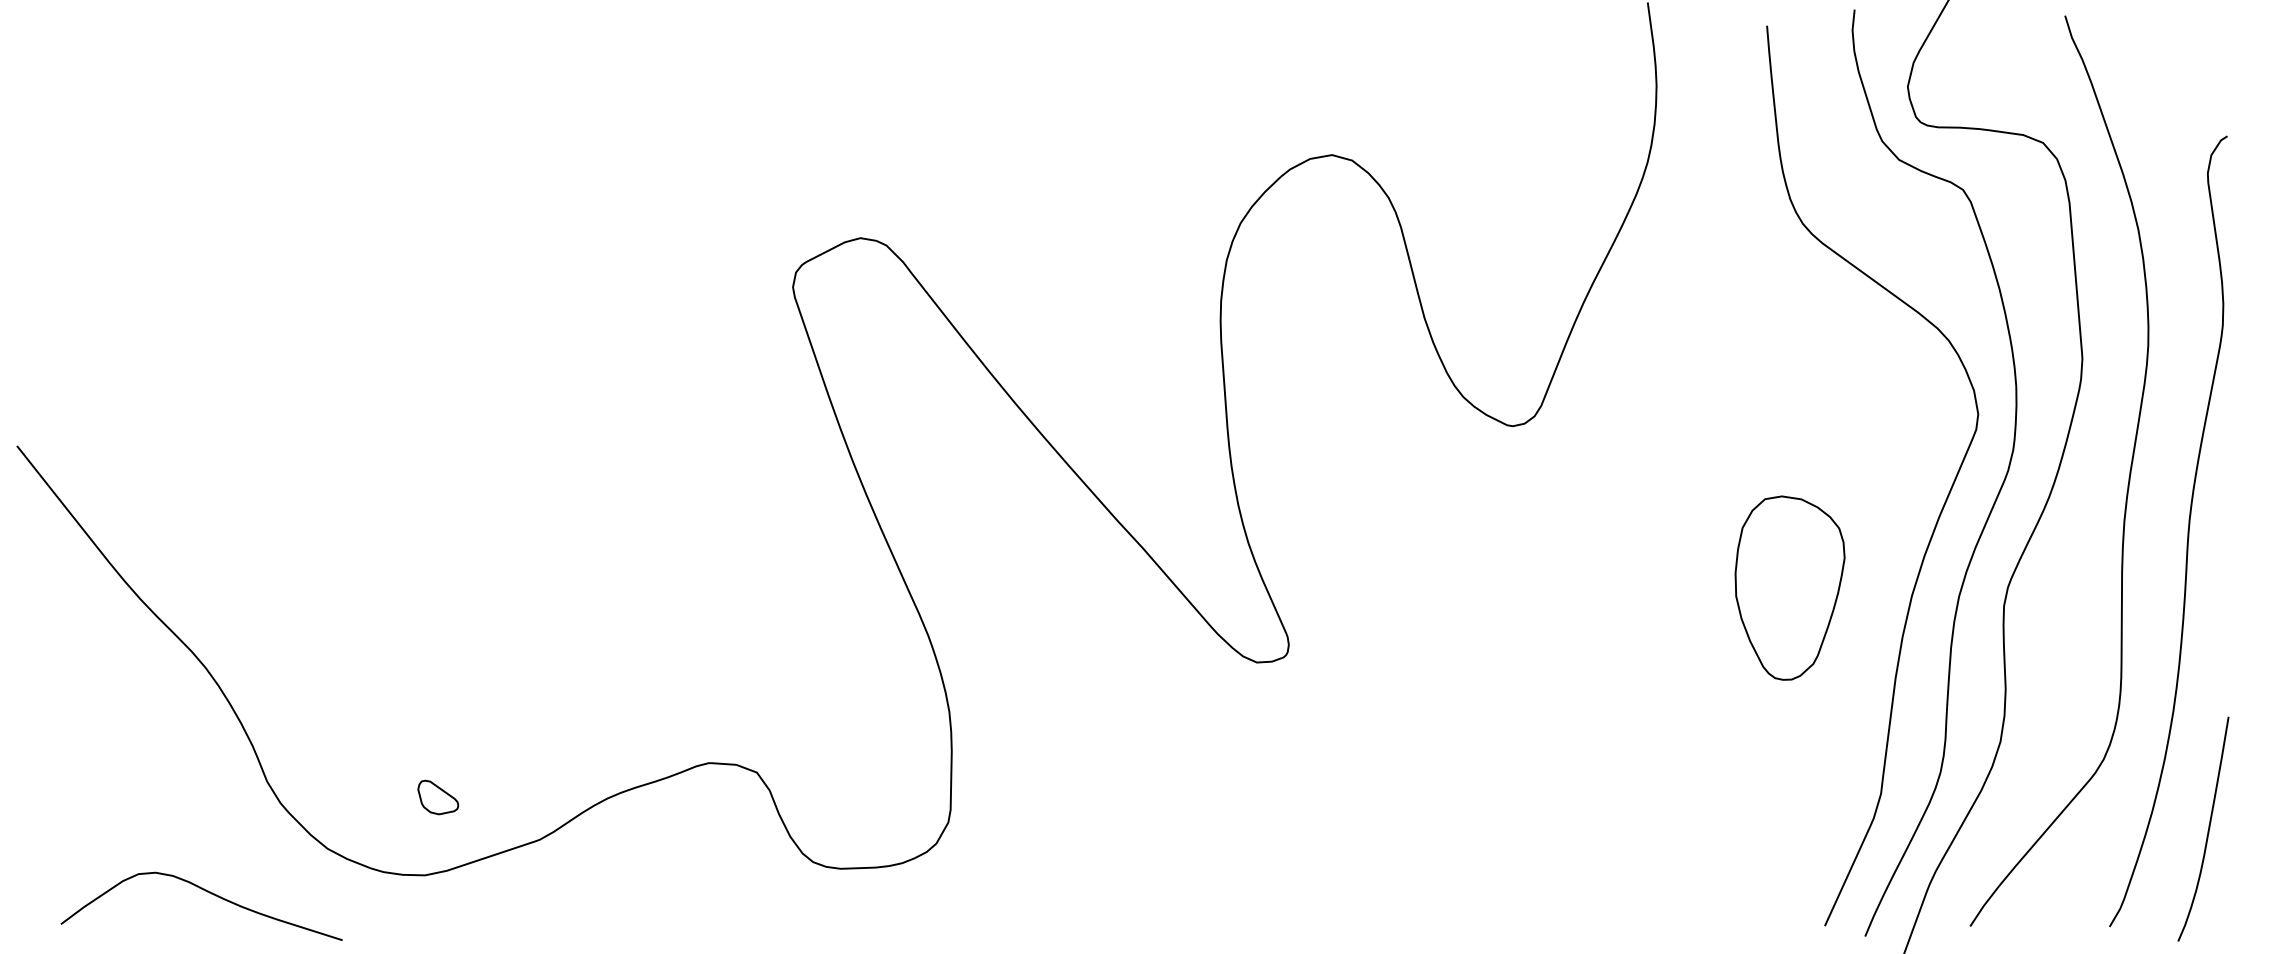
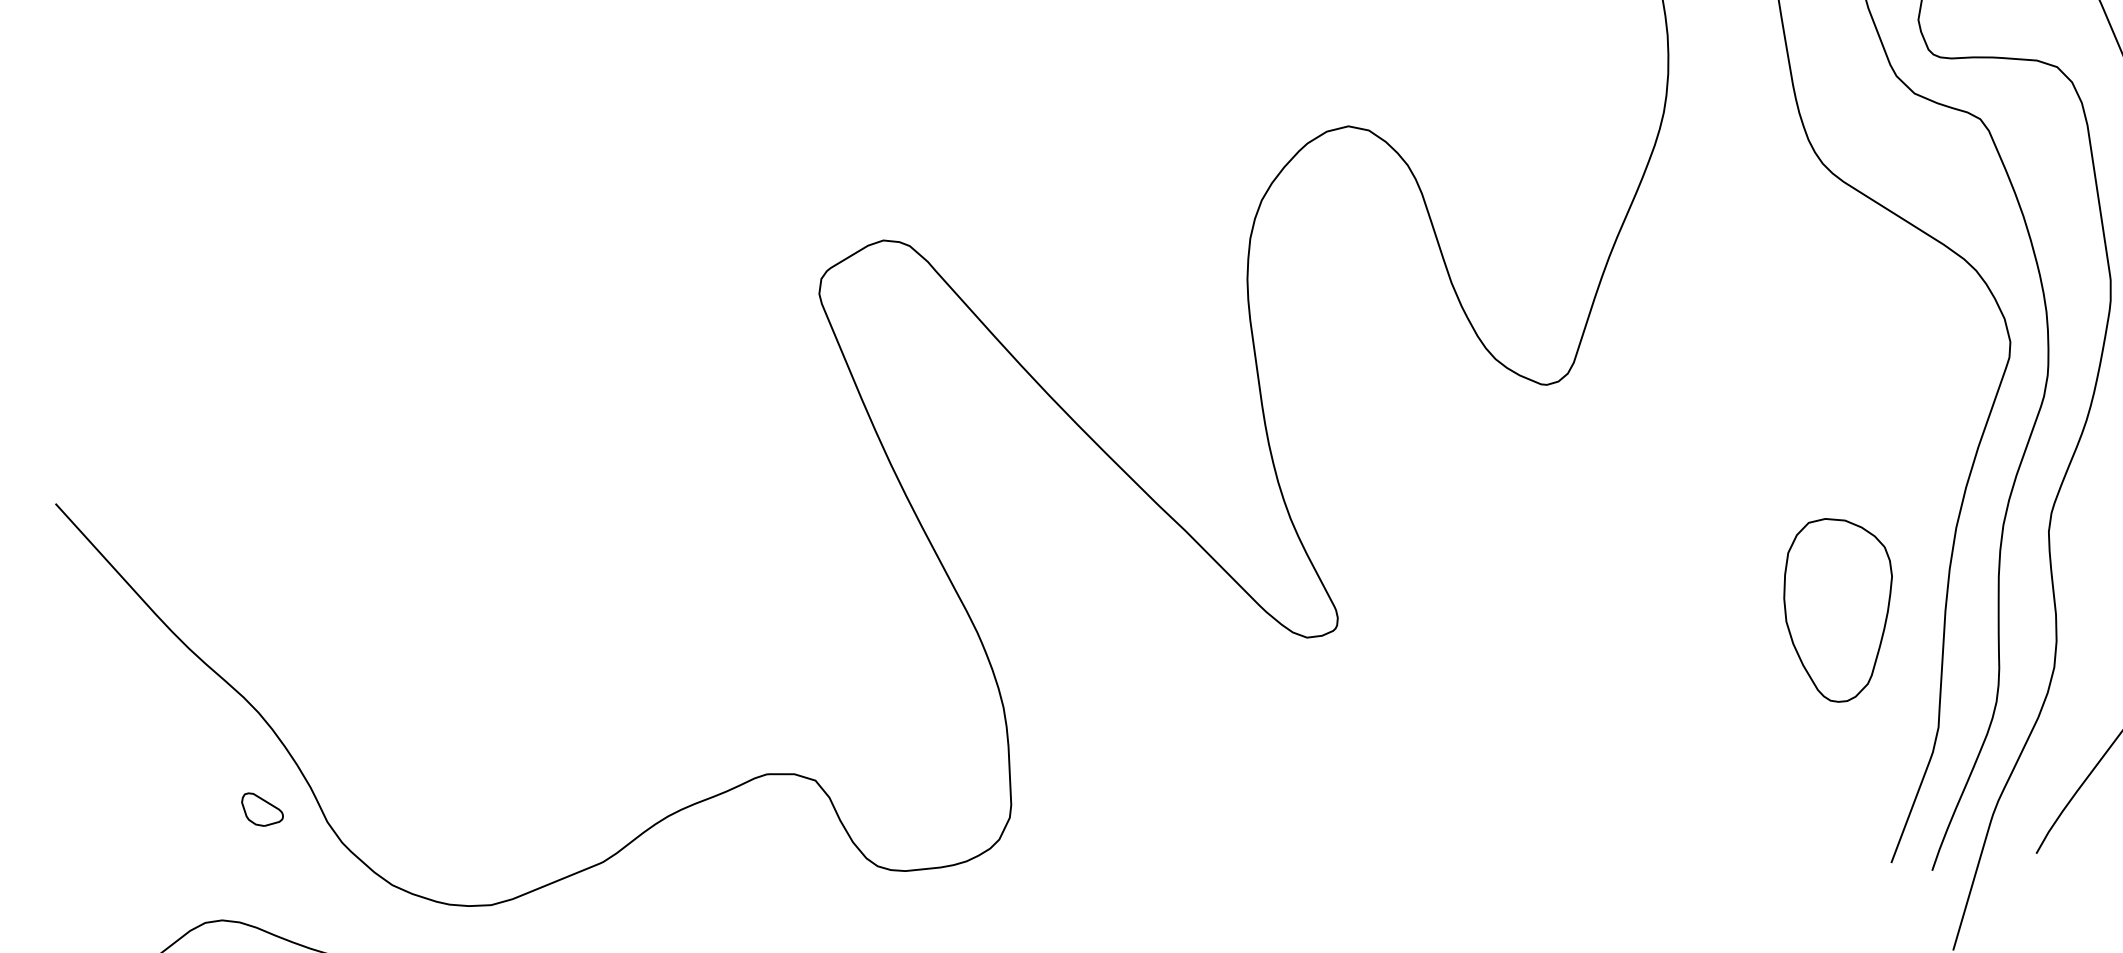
part: (1789, 587) -> (1838, 609), moved
part: (438, 797) -> (262, 809), moved

